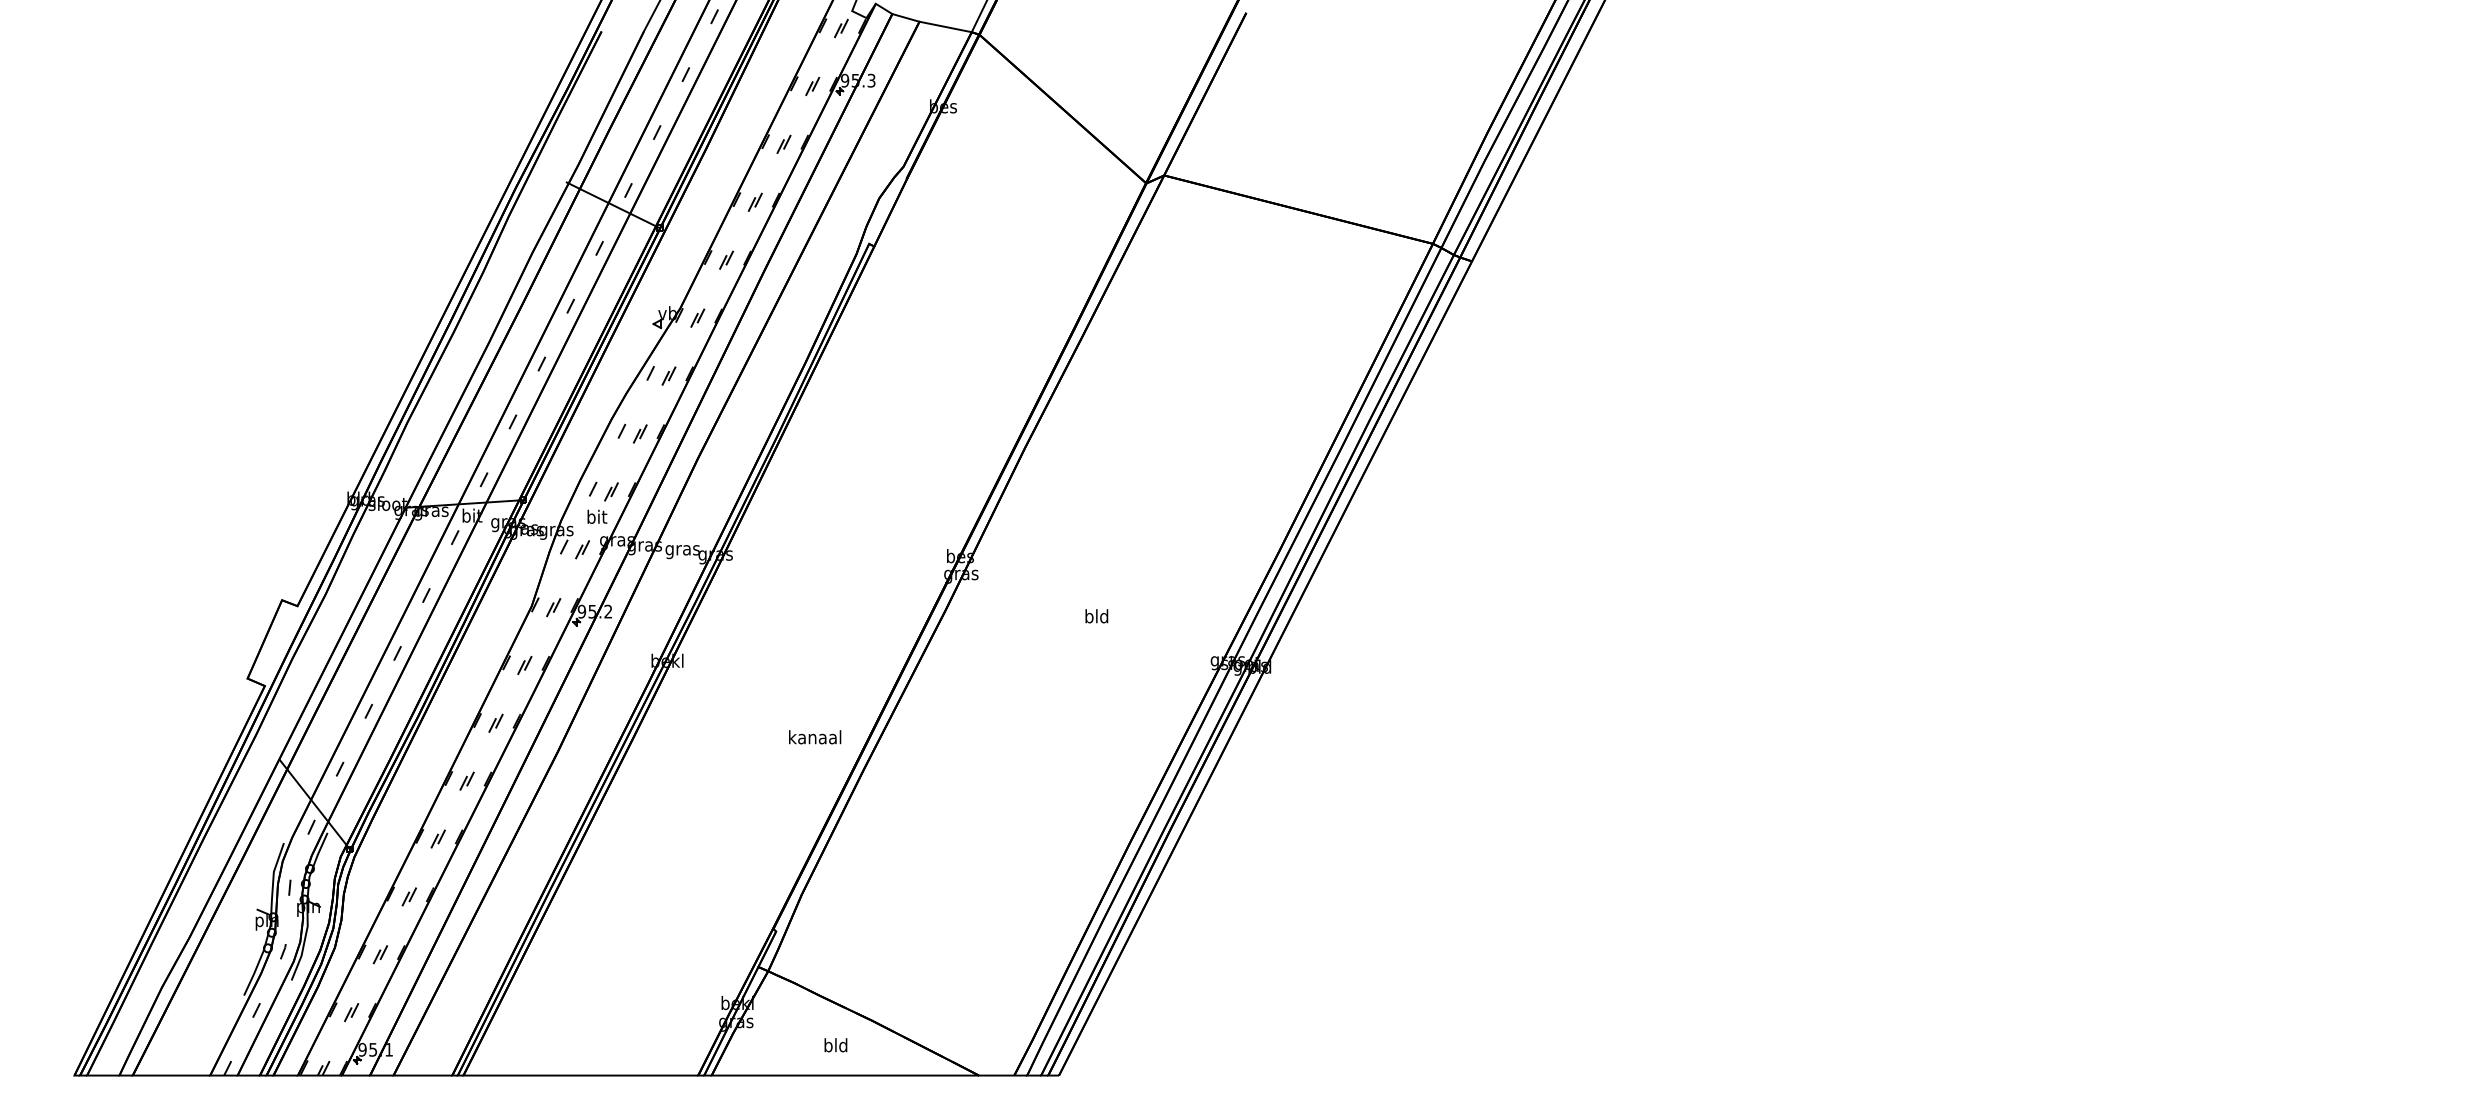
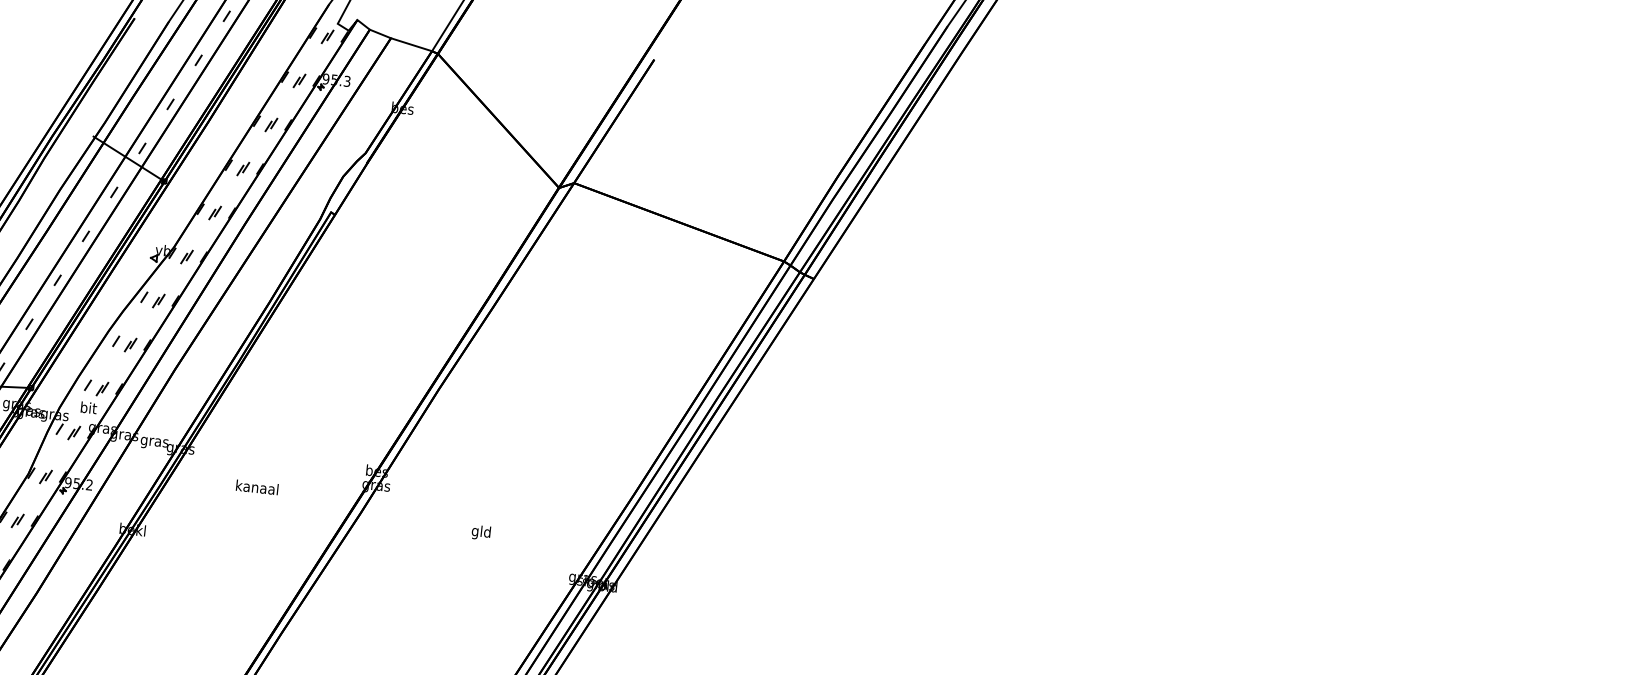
text: (1089, 617) -> (475, 531), bld -> gld
text: (815, 737) -> (257, 487), moved

